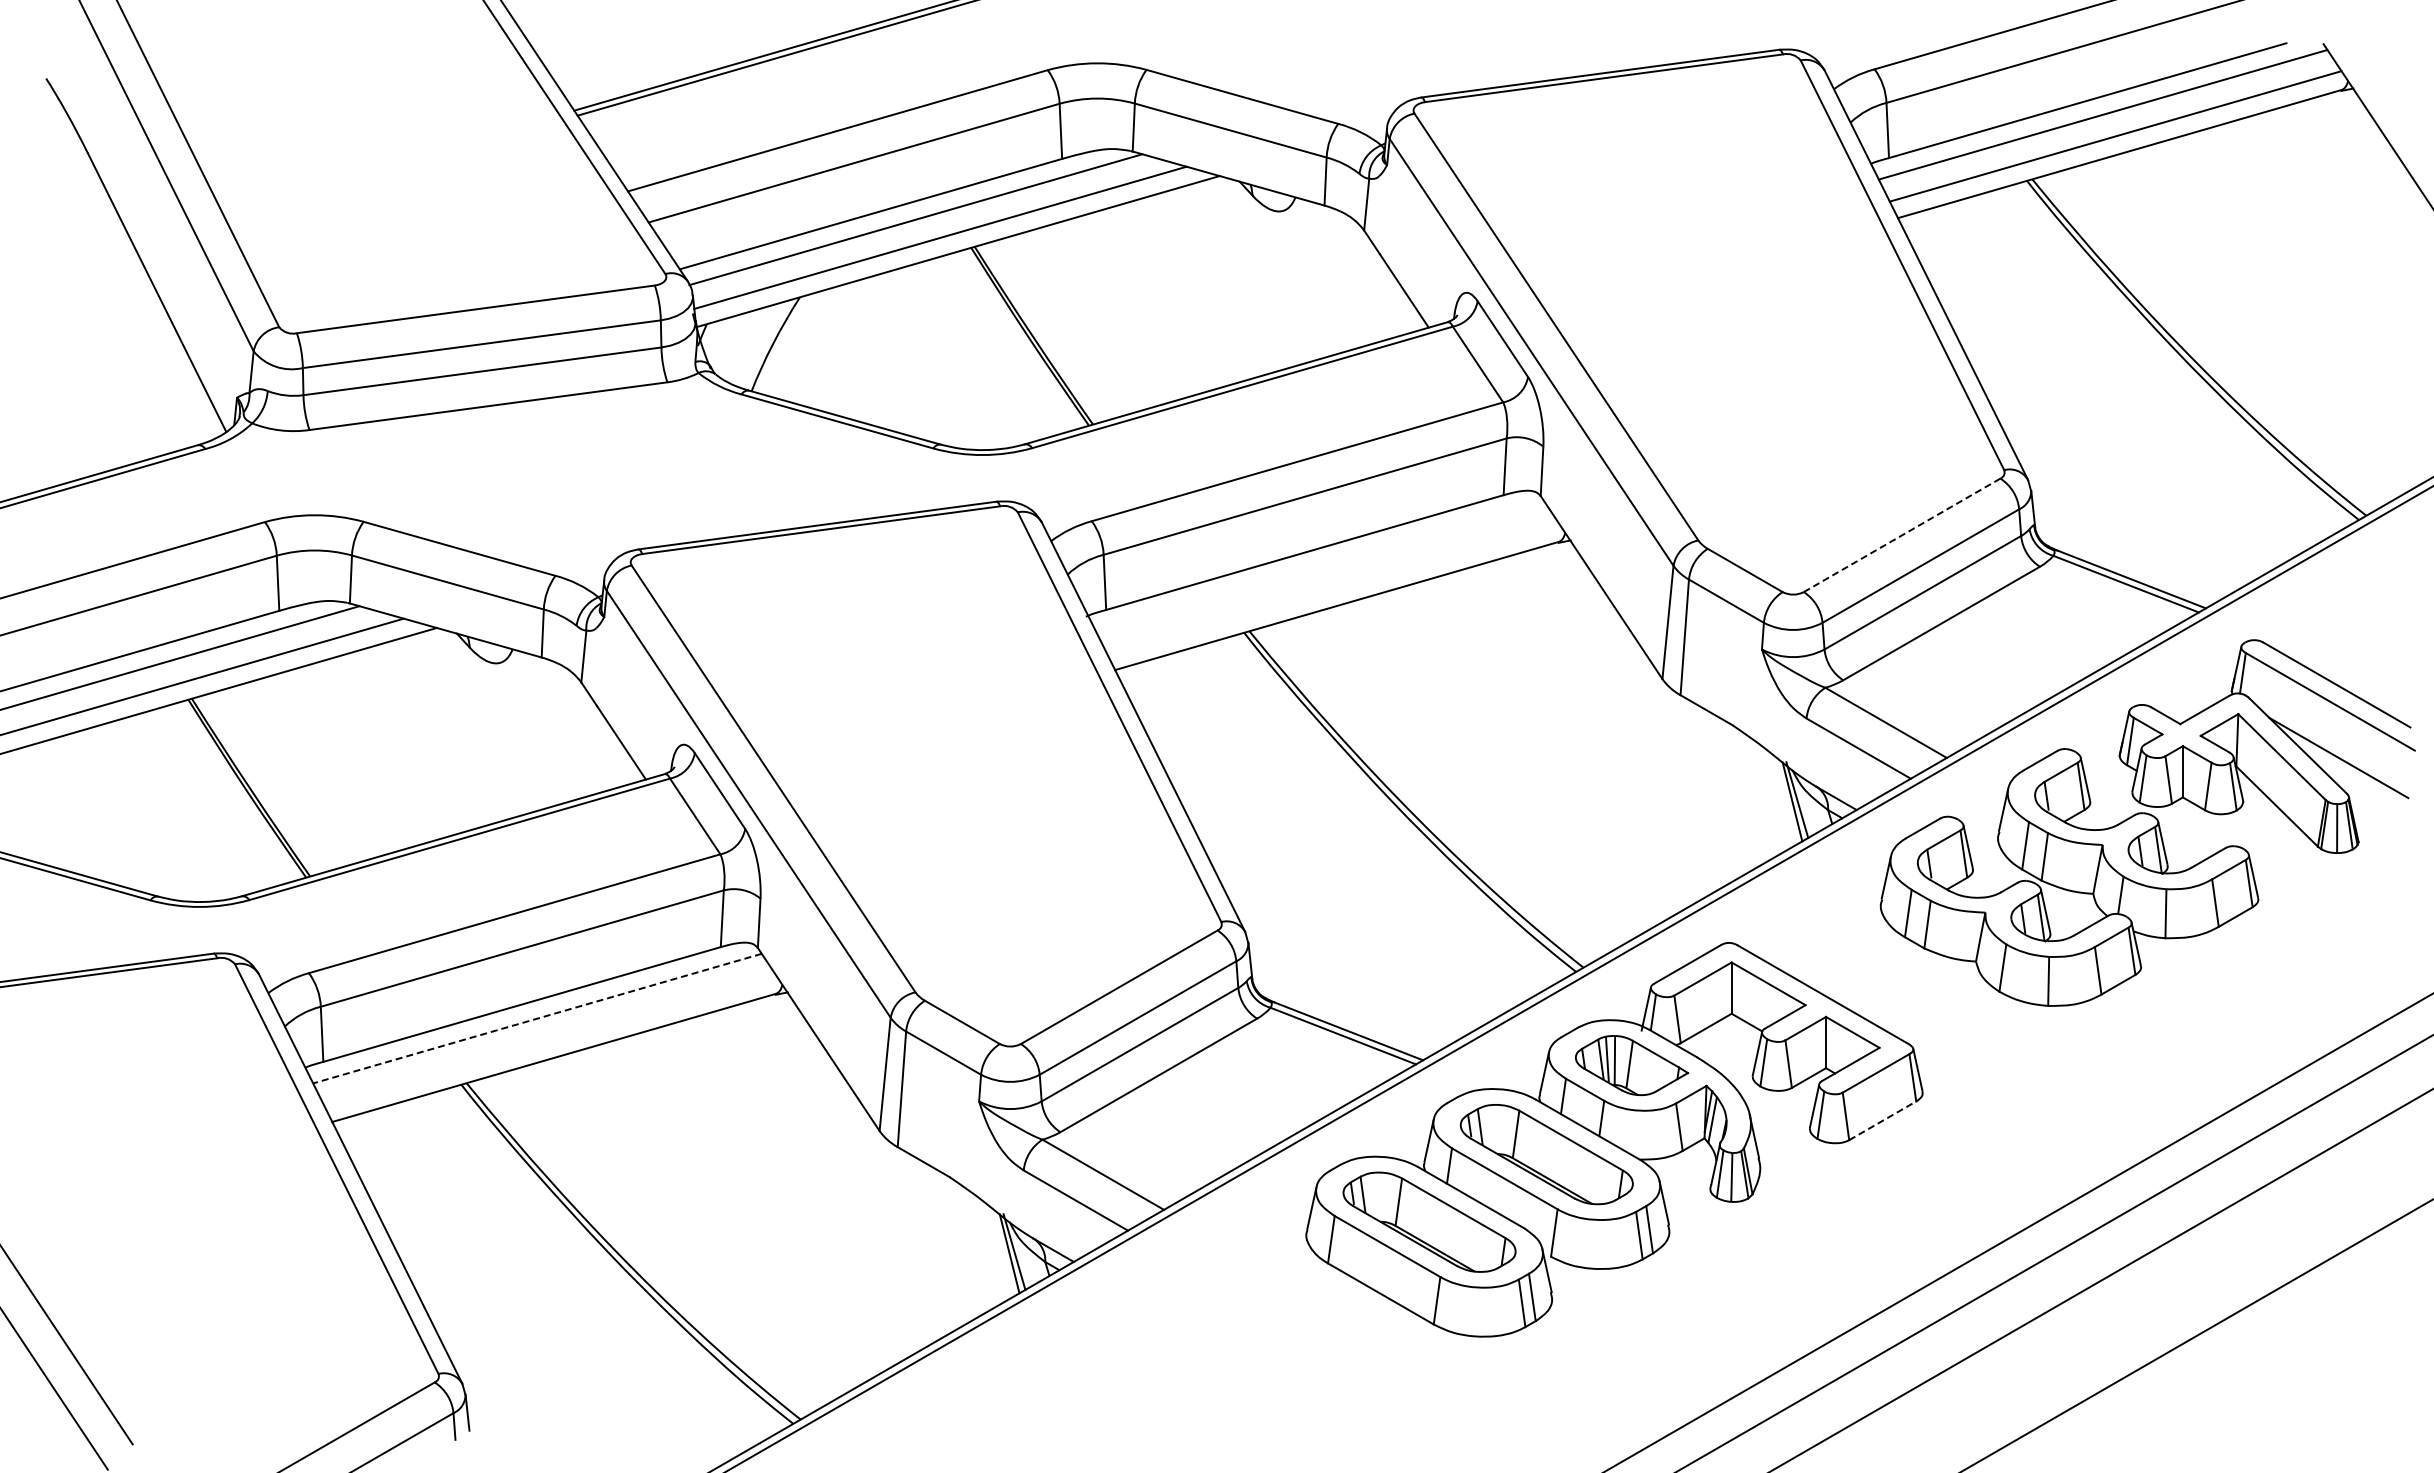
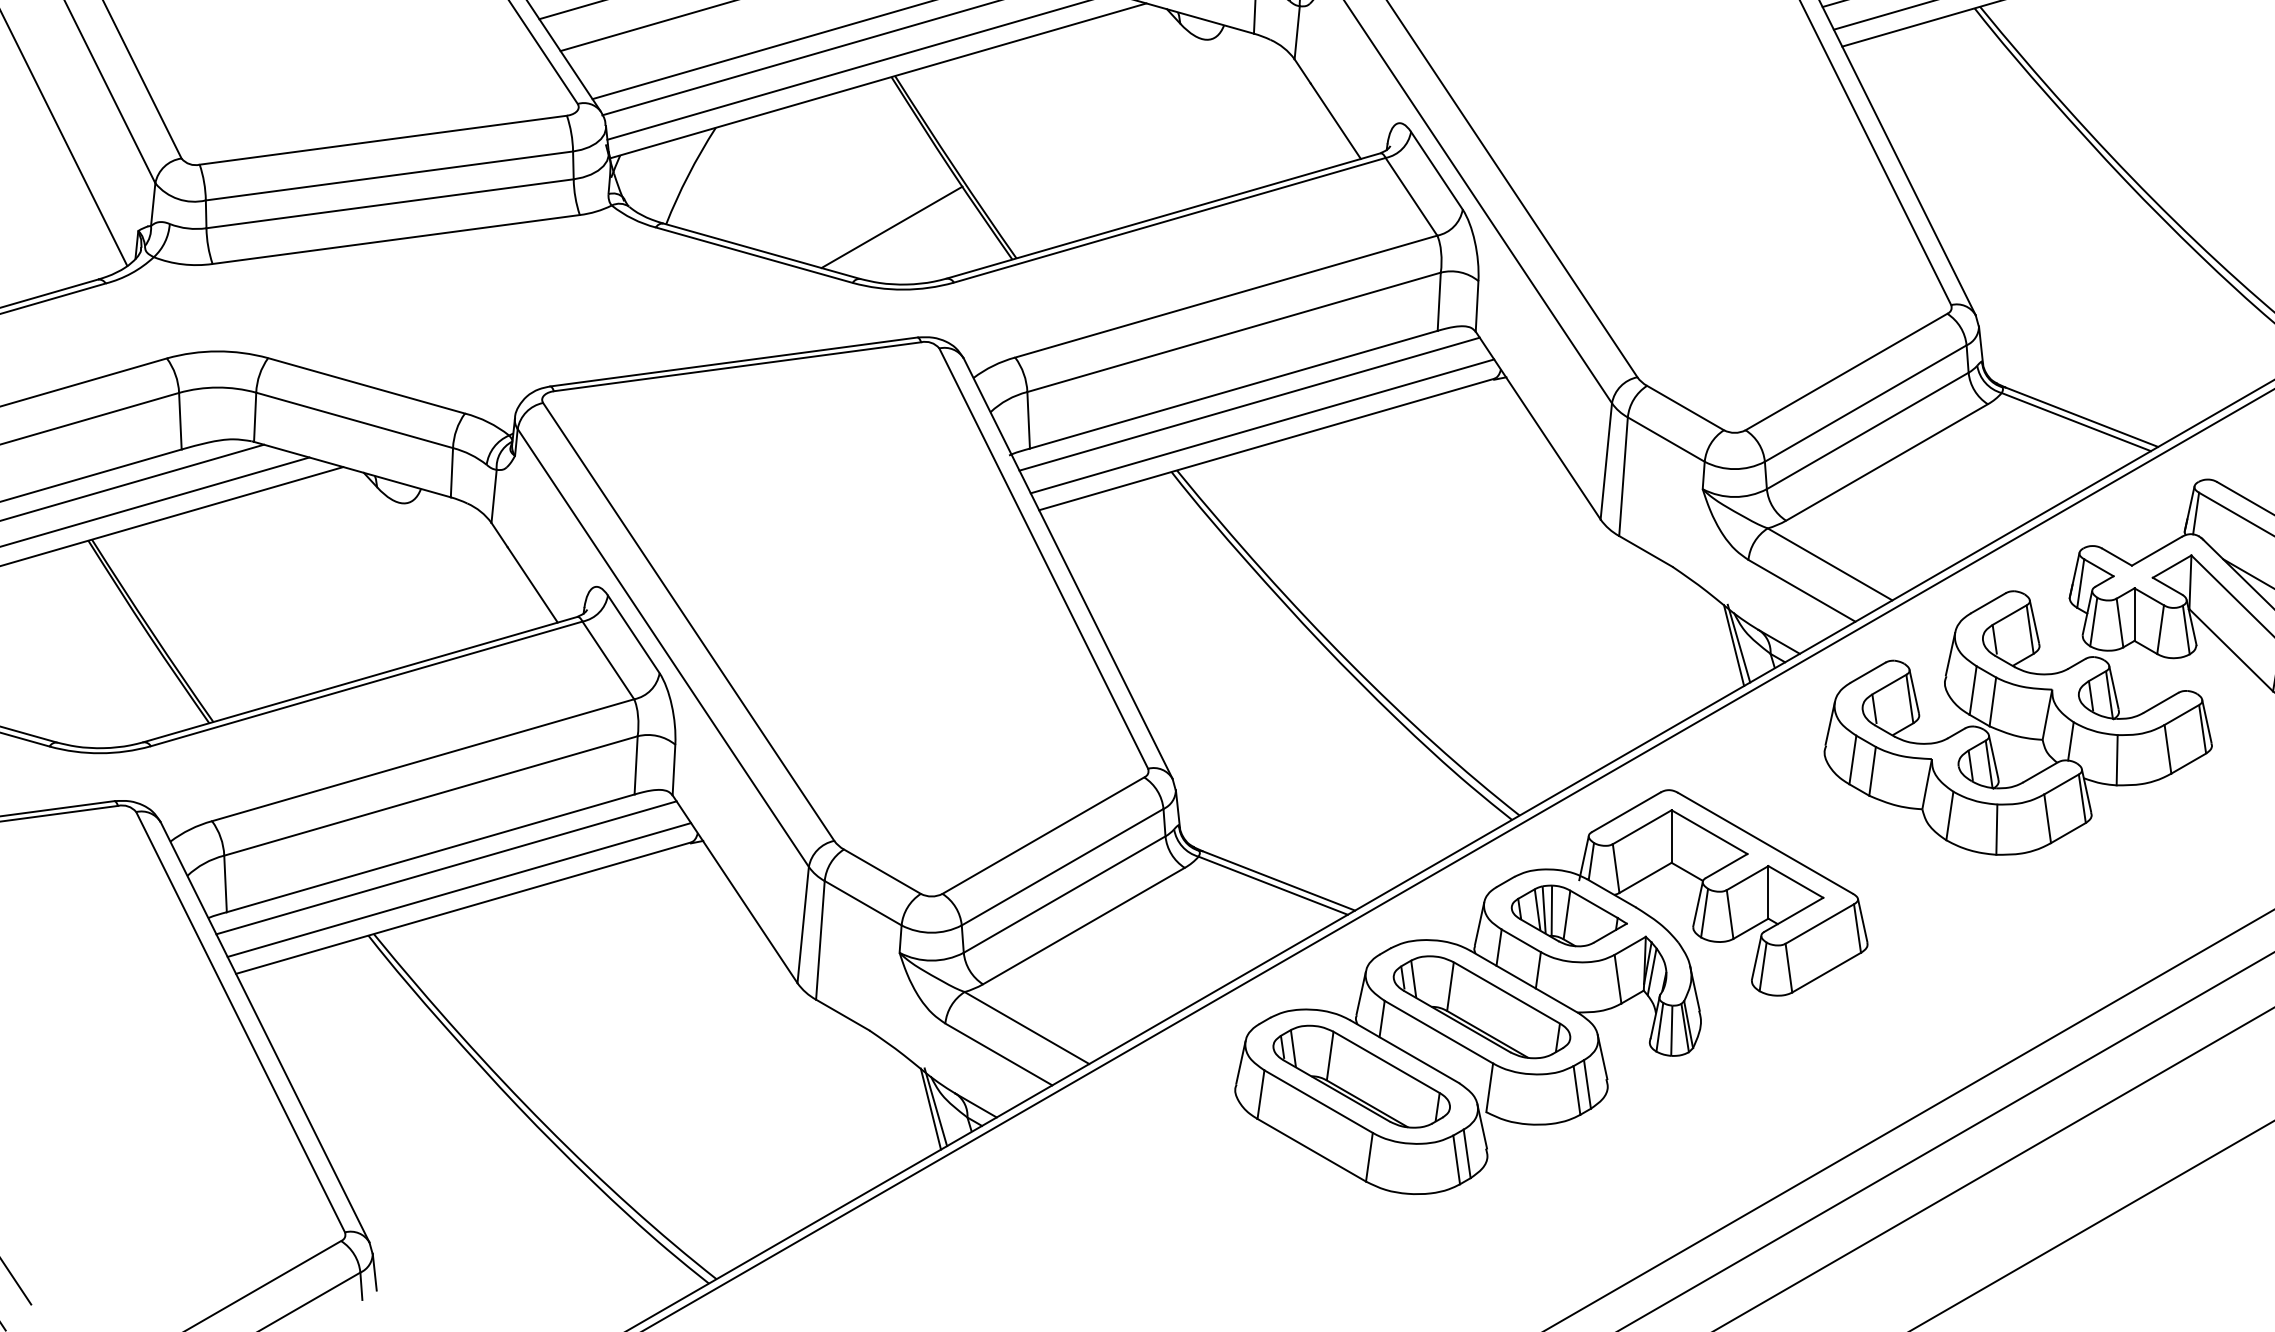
line: (971, 393) -> (891, 226), added
line: (1902, 535) -> (1846, 372), dashed -> solid
line: (1320, 566) -> (1249, 403), added
line: (1332, 588) -> (1262, 426), added
line: (536, 1018) -> (445, 867), dashed -> solid
line: (549, 1040) -> (458, 890), added
line: (1882, 1120) -> (1826, 972), dashed -> solid

